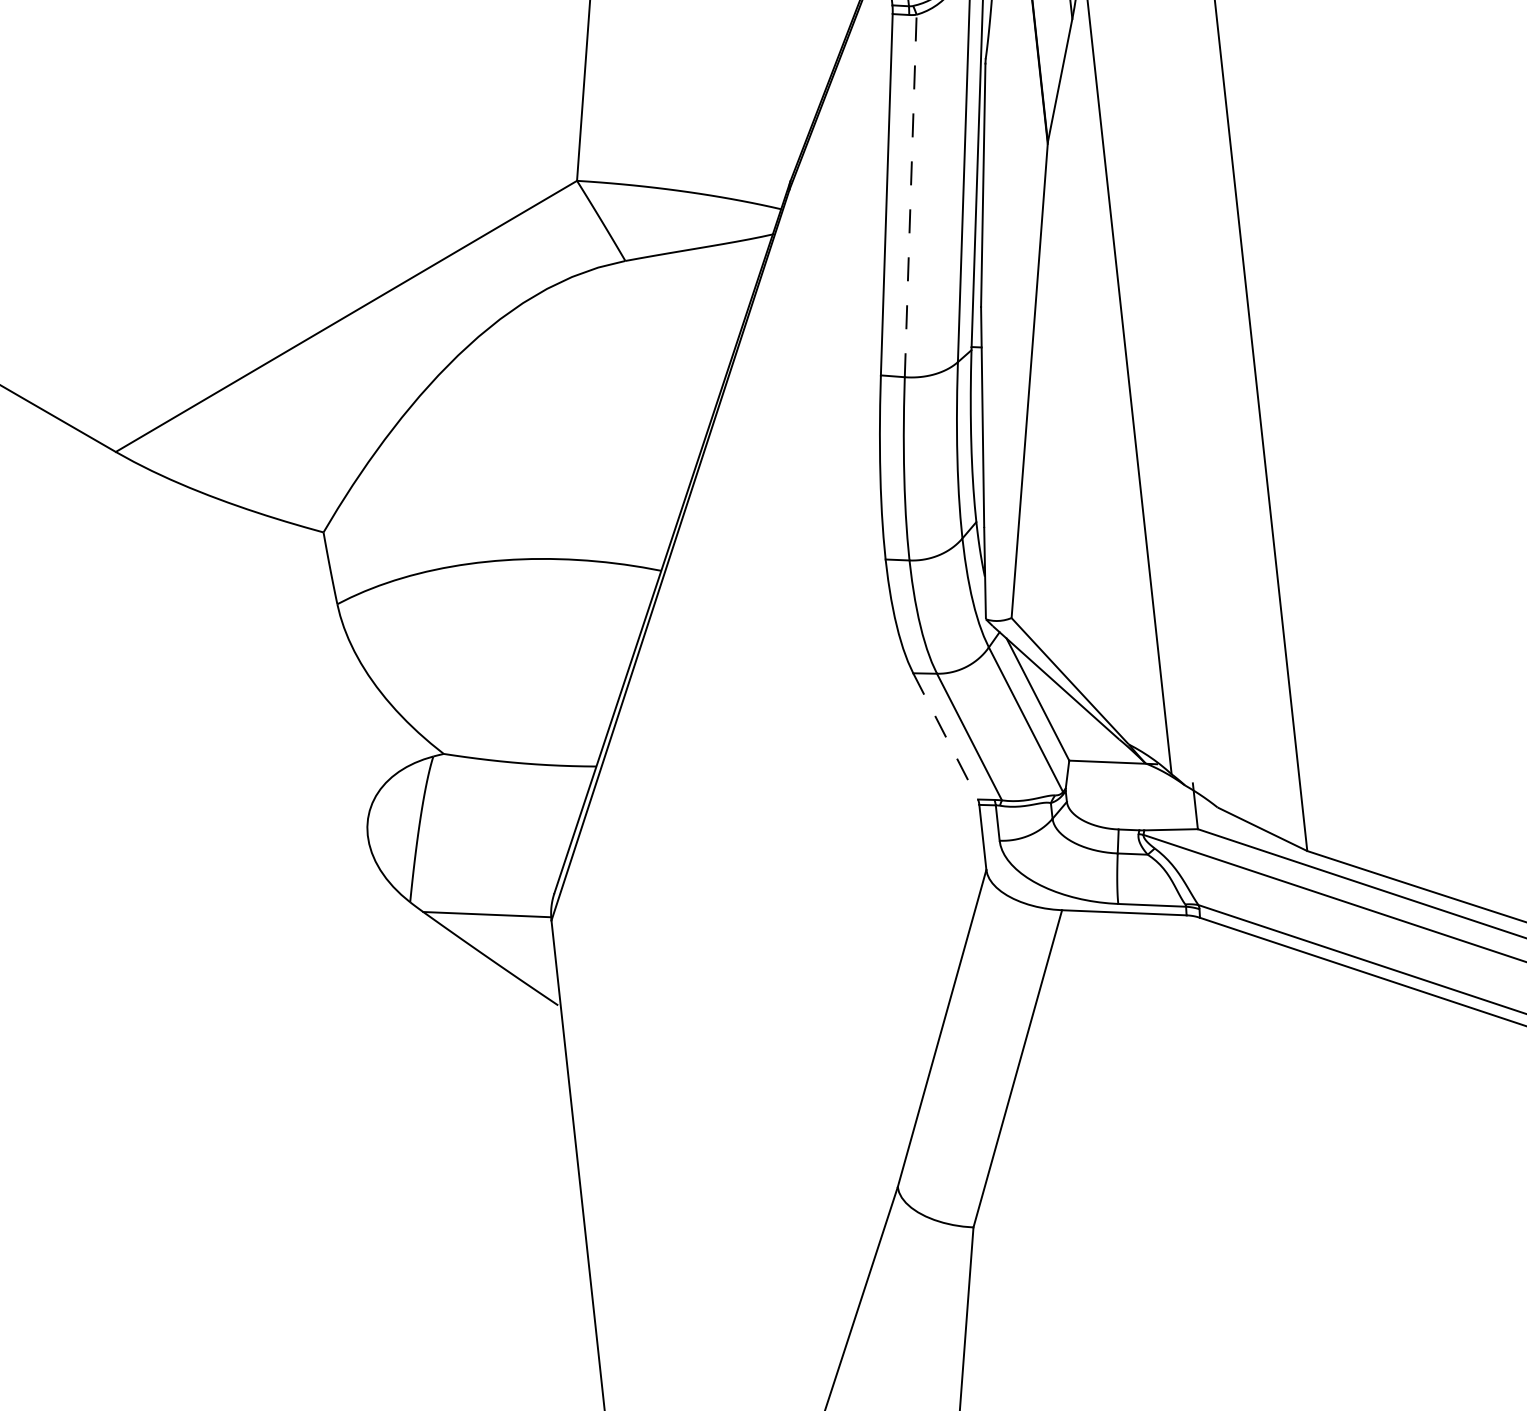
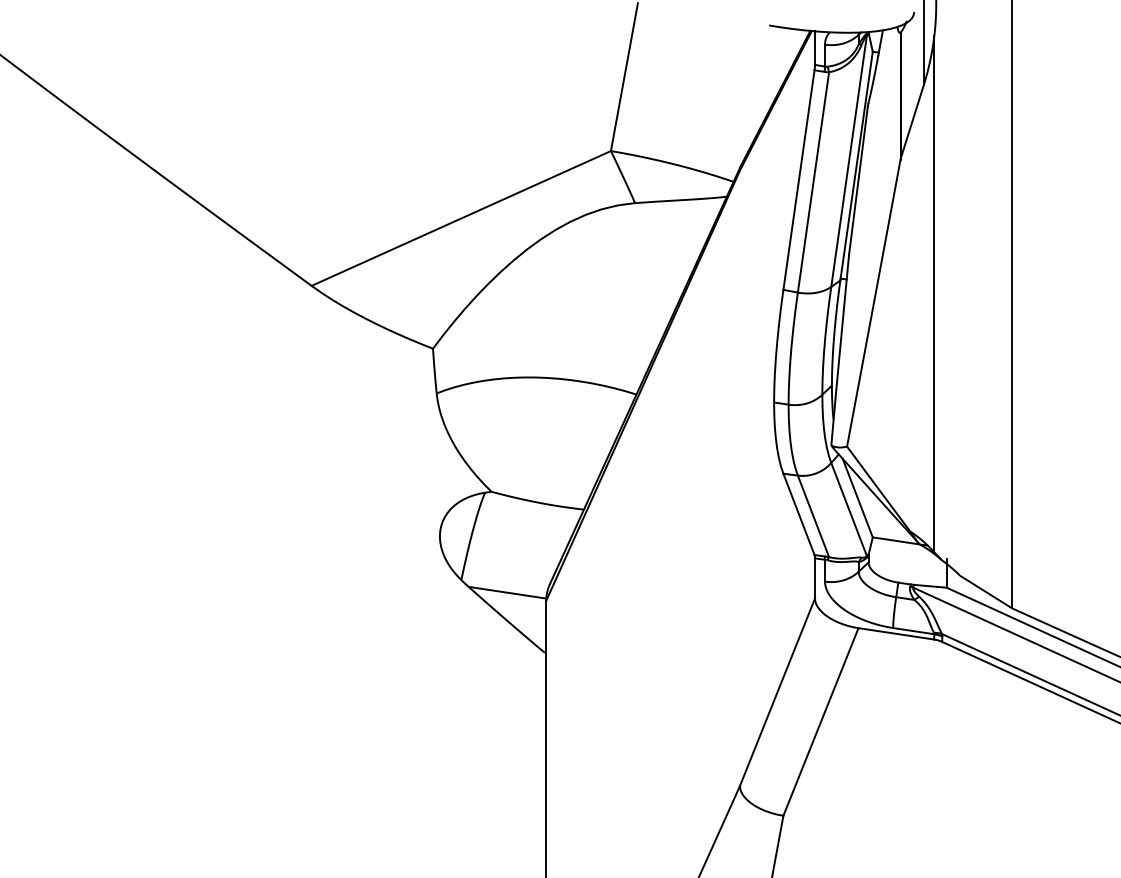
line: (910, 194) -> (813, 181), dashed -> solid
line: (944, 736) -> (798, 514), dashed -> solid

